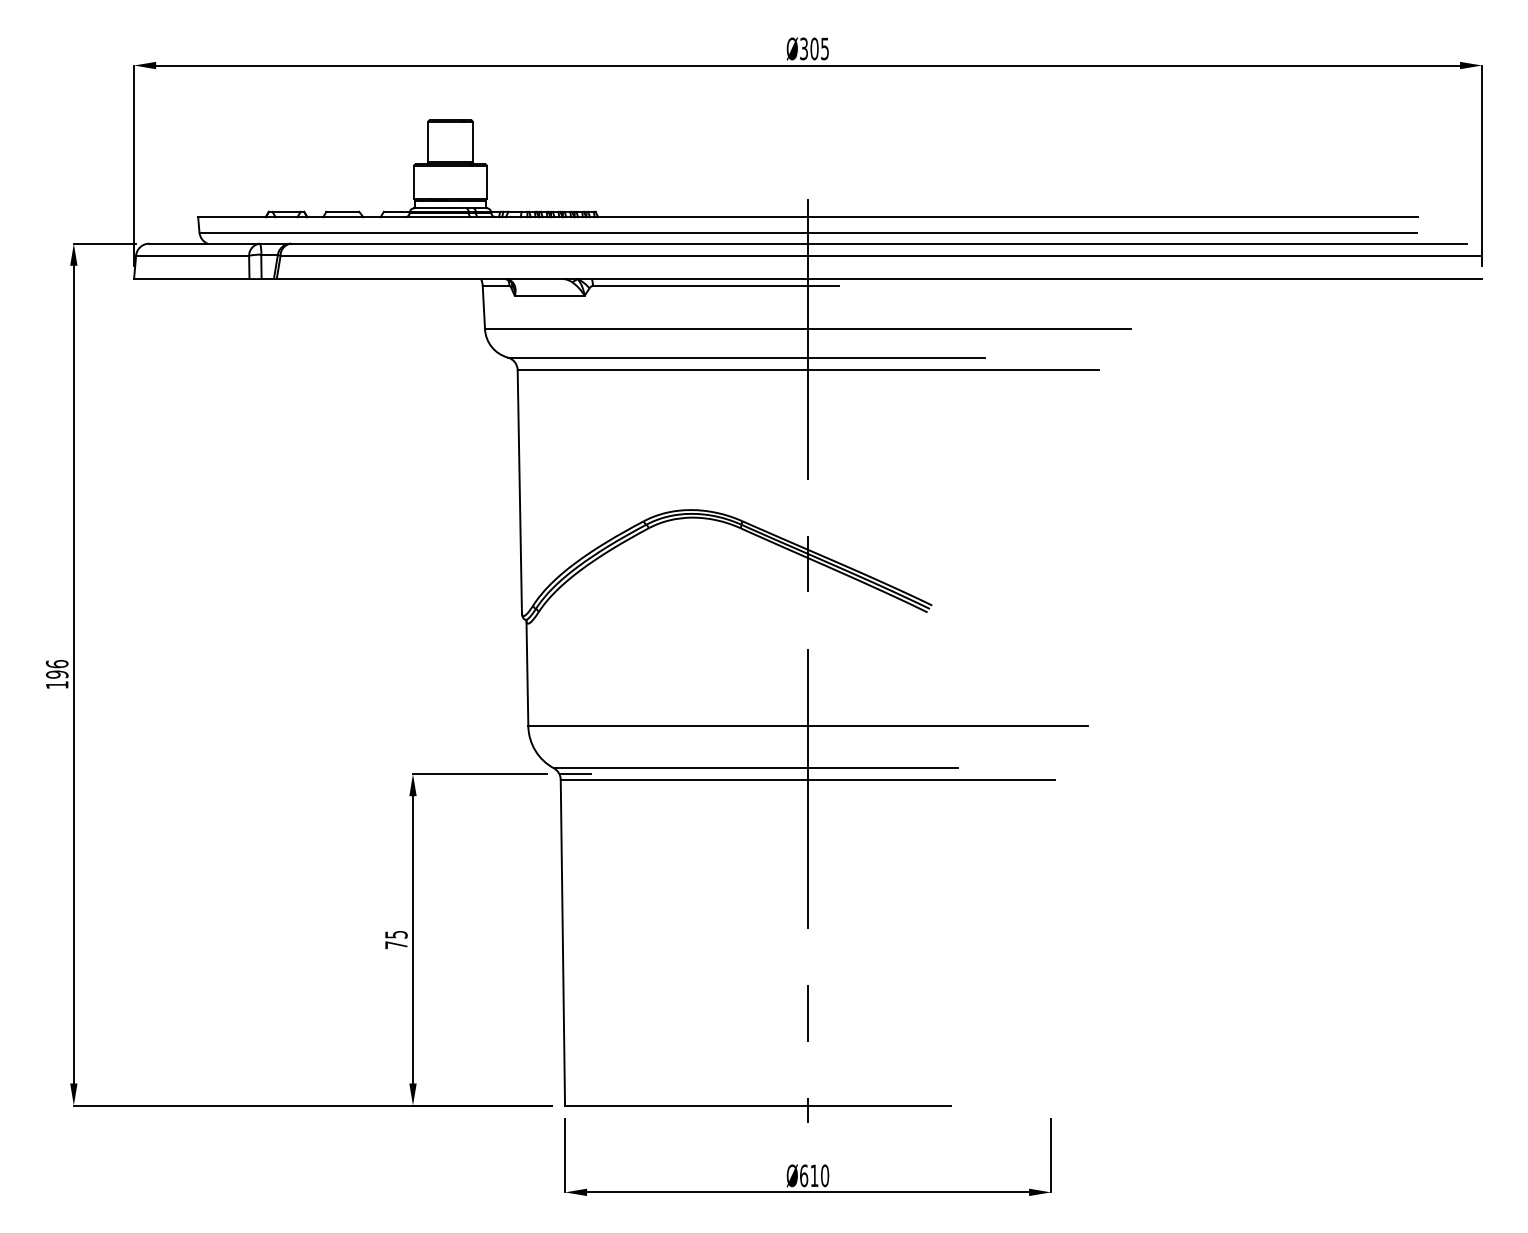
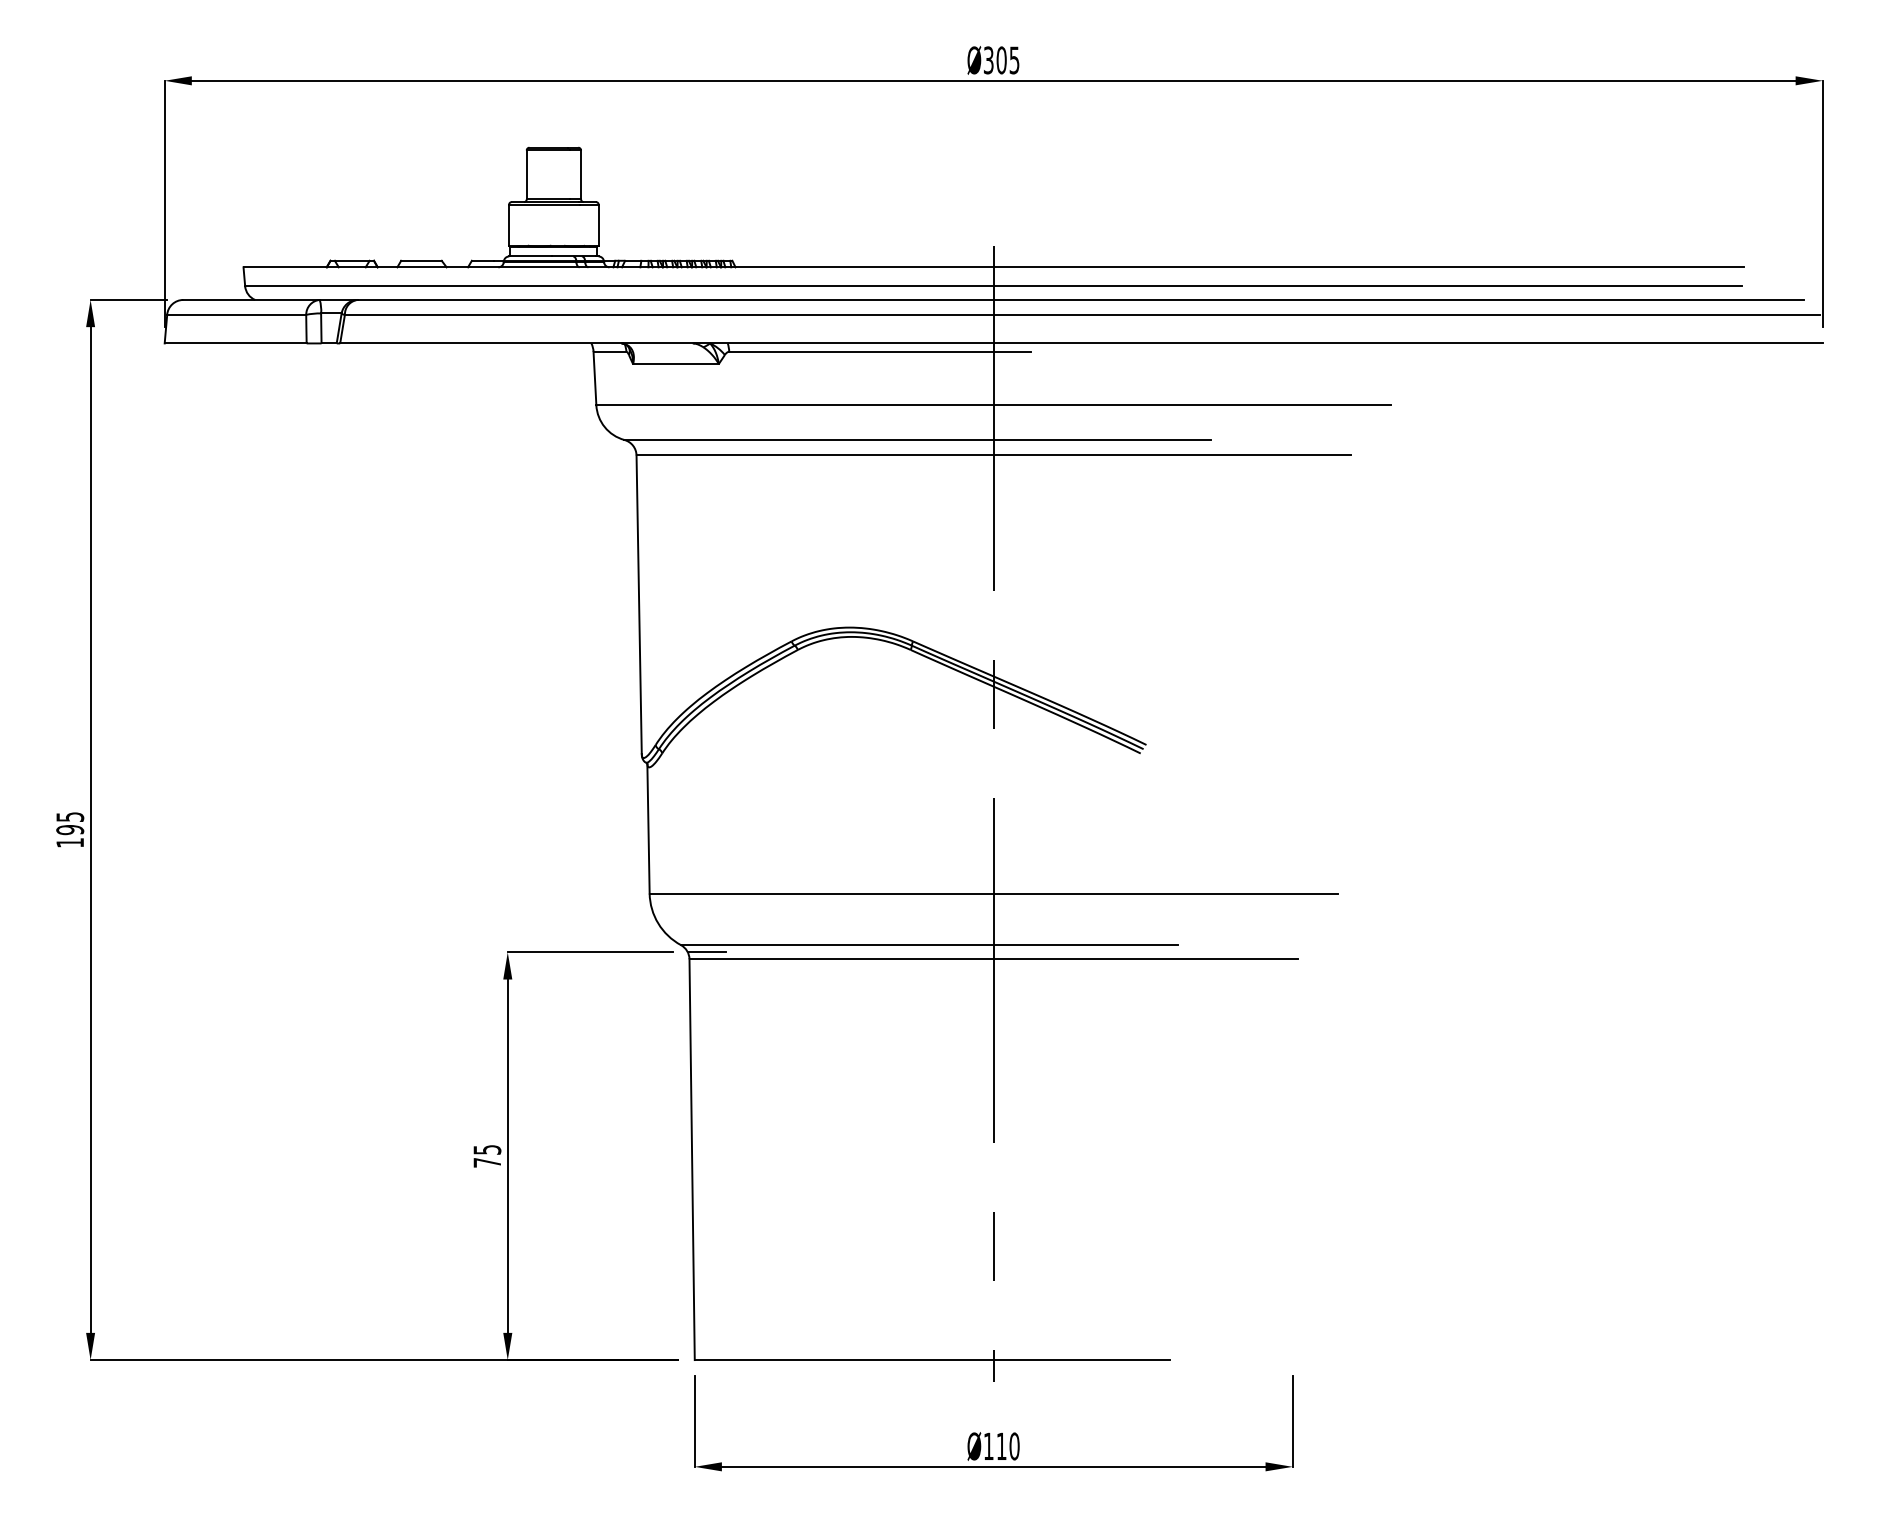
text: (56, 664) -> (69, 817), 196 -> 195
text: (804, 1175) -> (989, 1446), Ø610 -> Ø110

